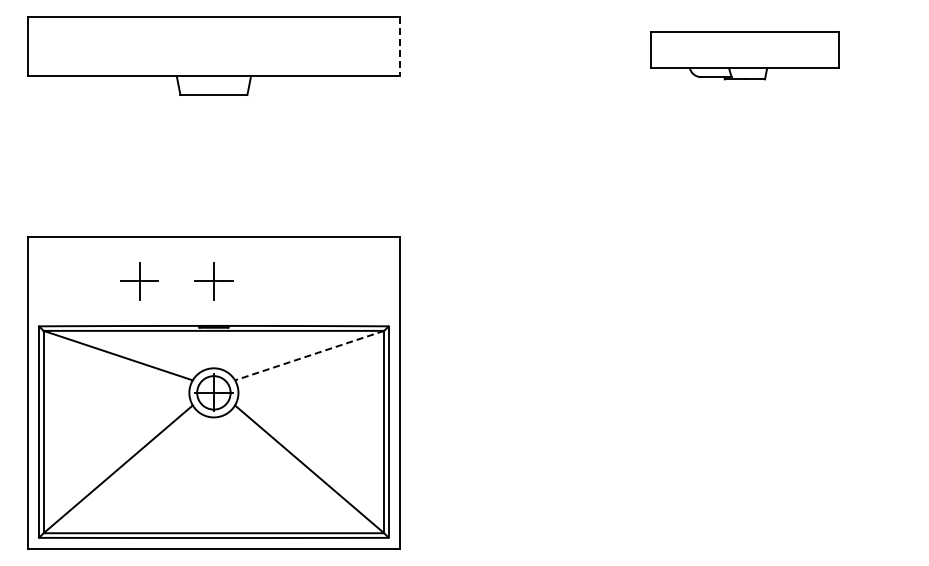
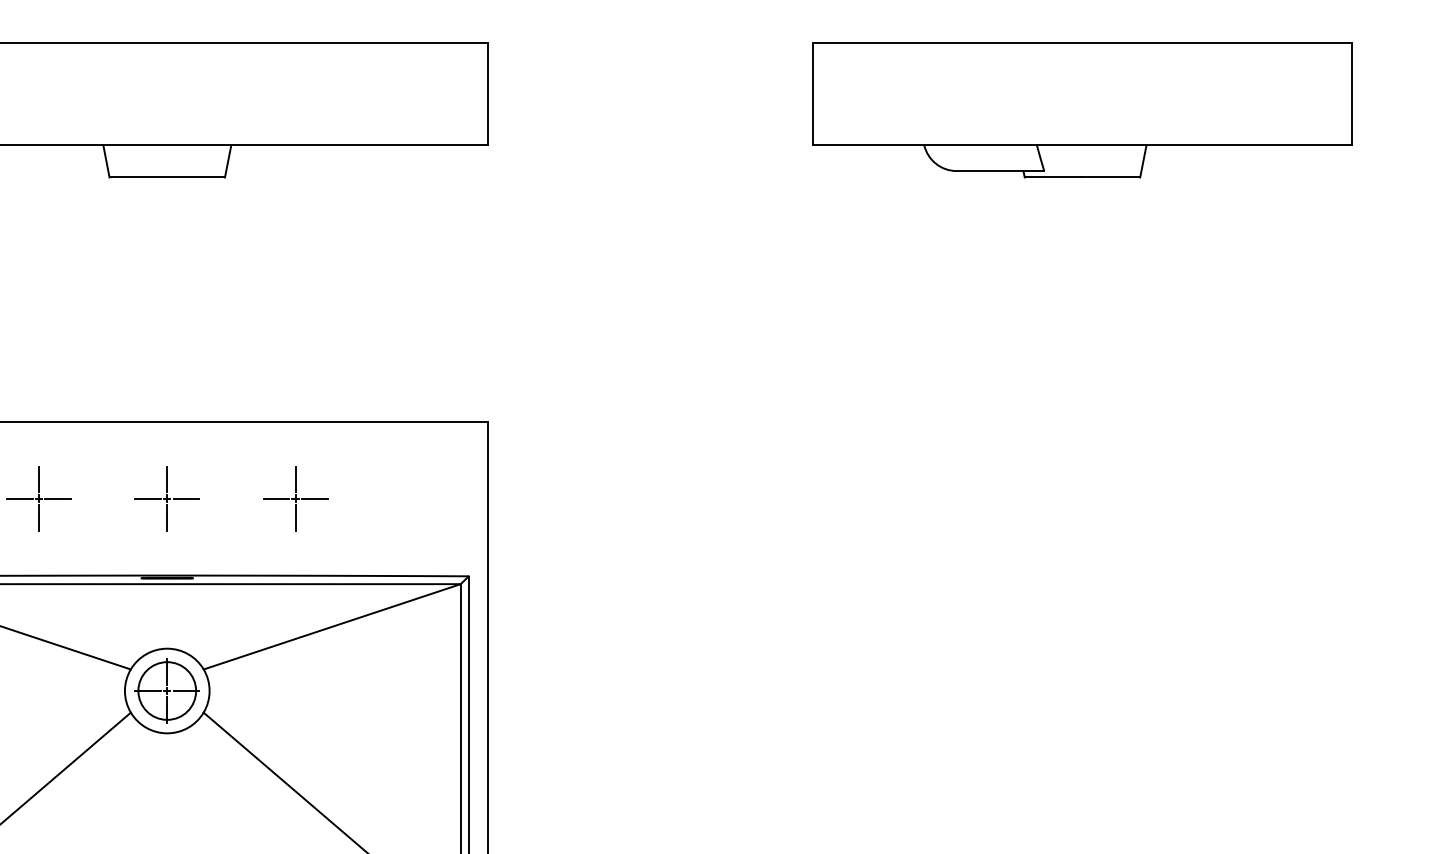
line: (399, 46) -> (487, 93), dashed -> solid
part: (744, 55) -> (1081, 109), size x1.67
part: (288, 281) -> (295, 499), added
line: (309, 355) -> (332, 626), dashed -> solid

